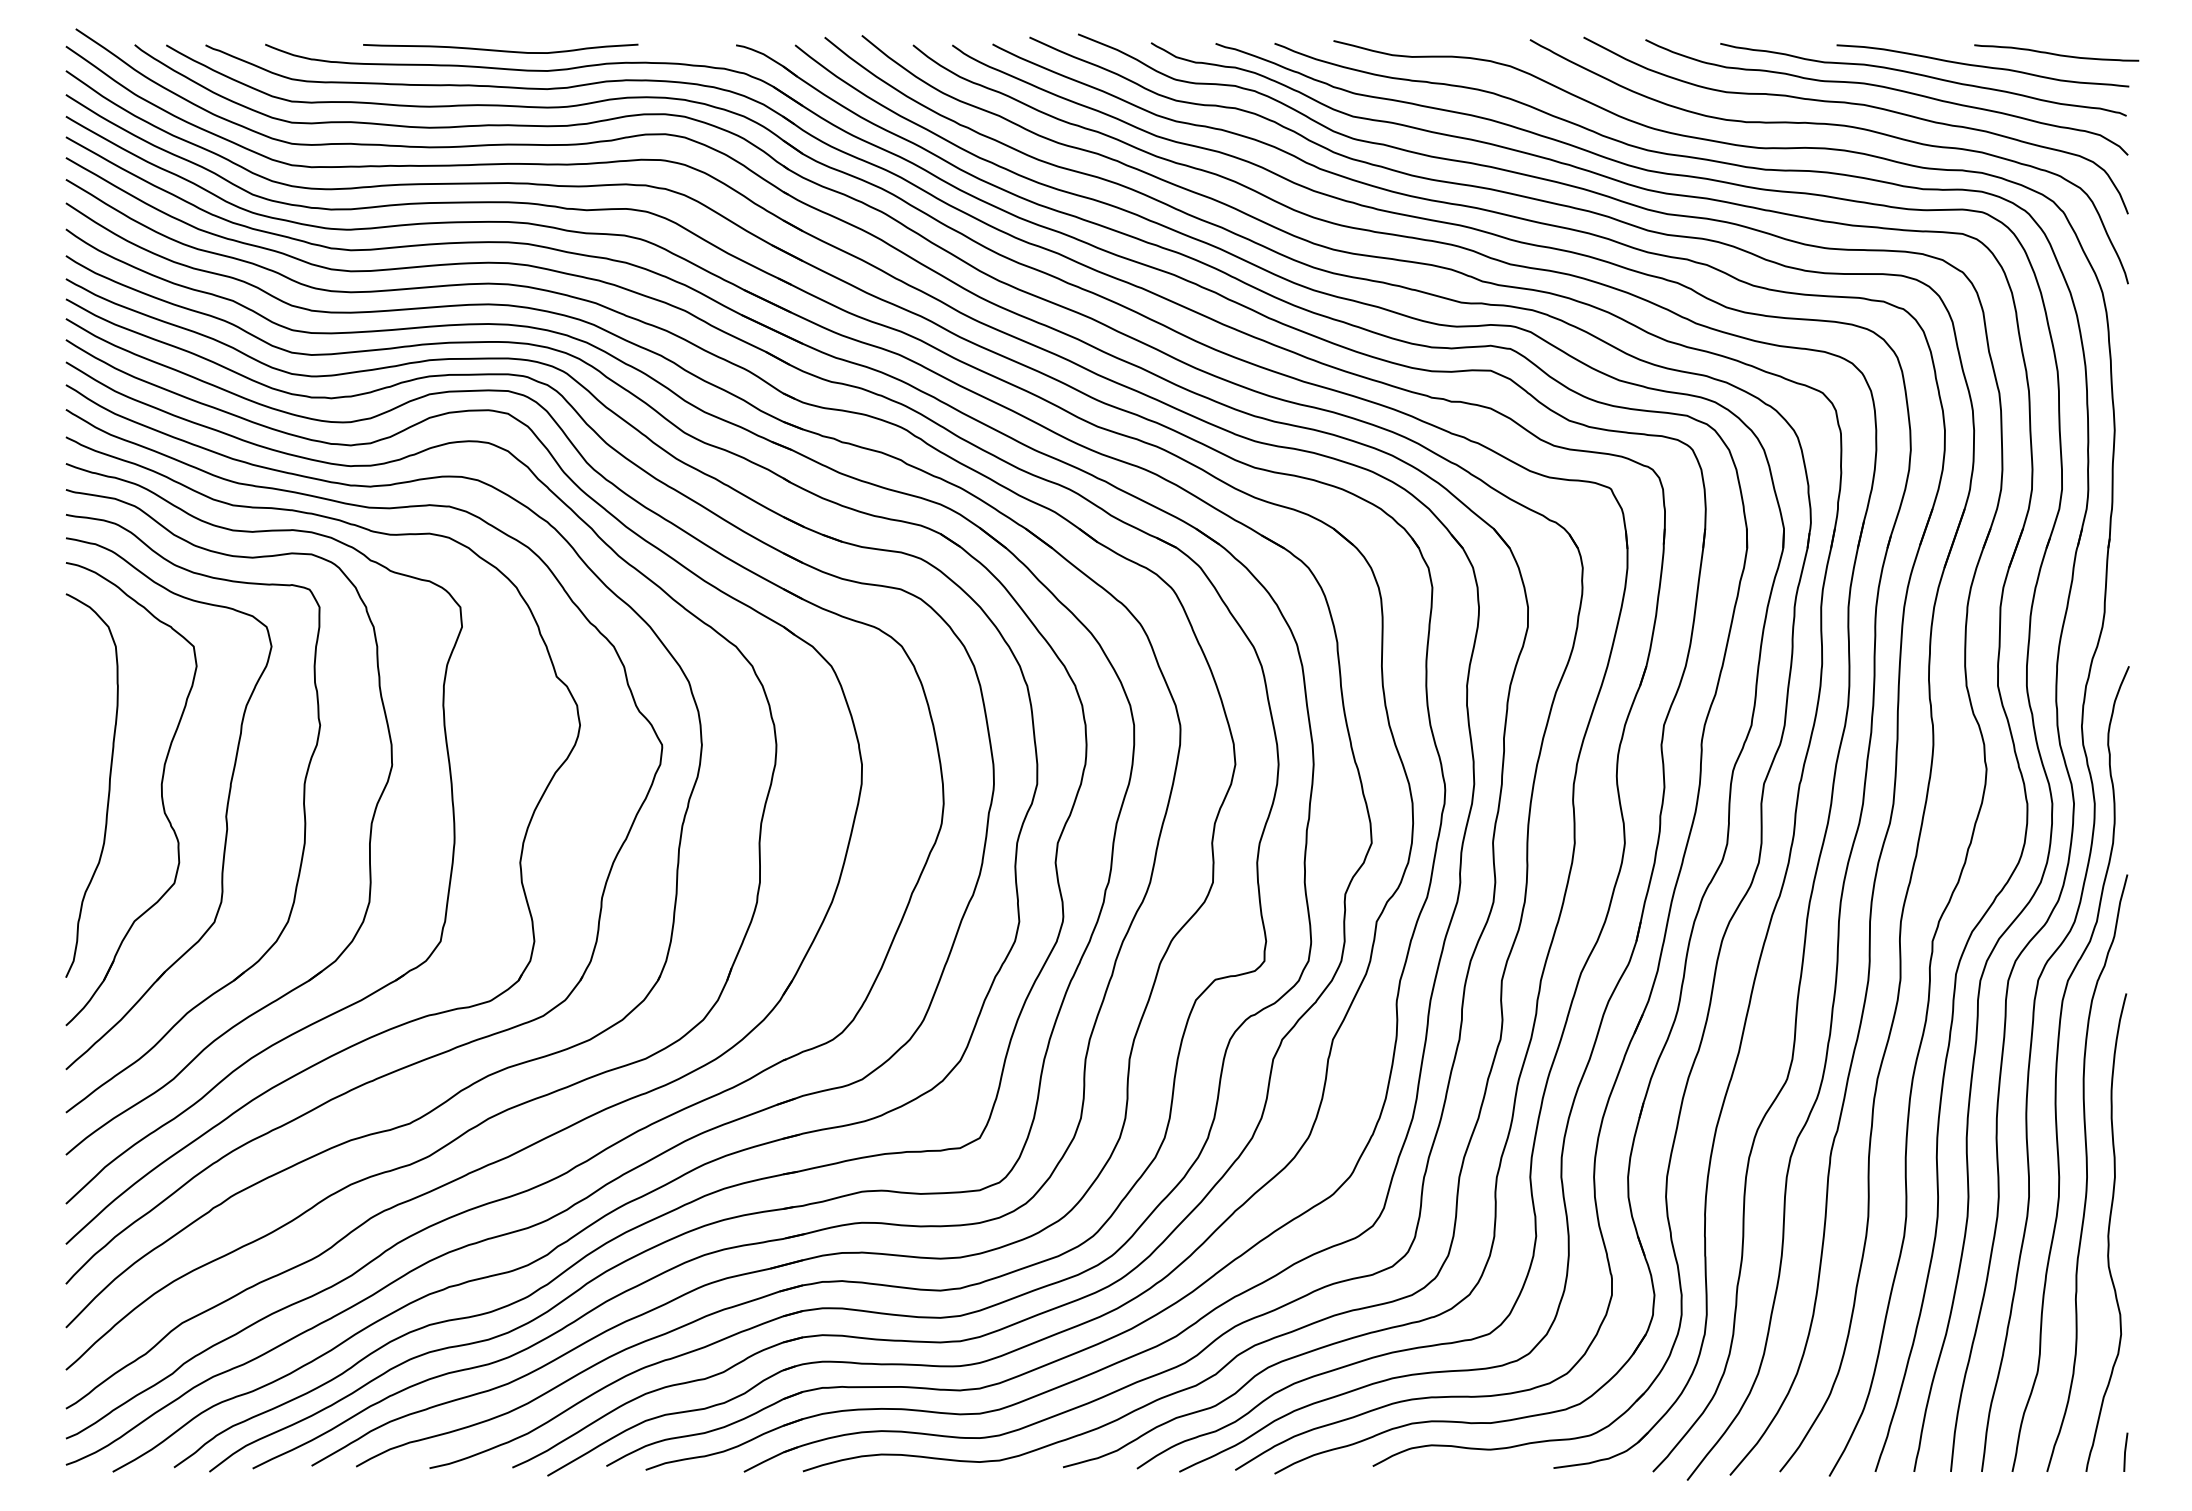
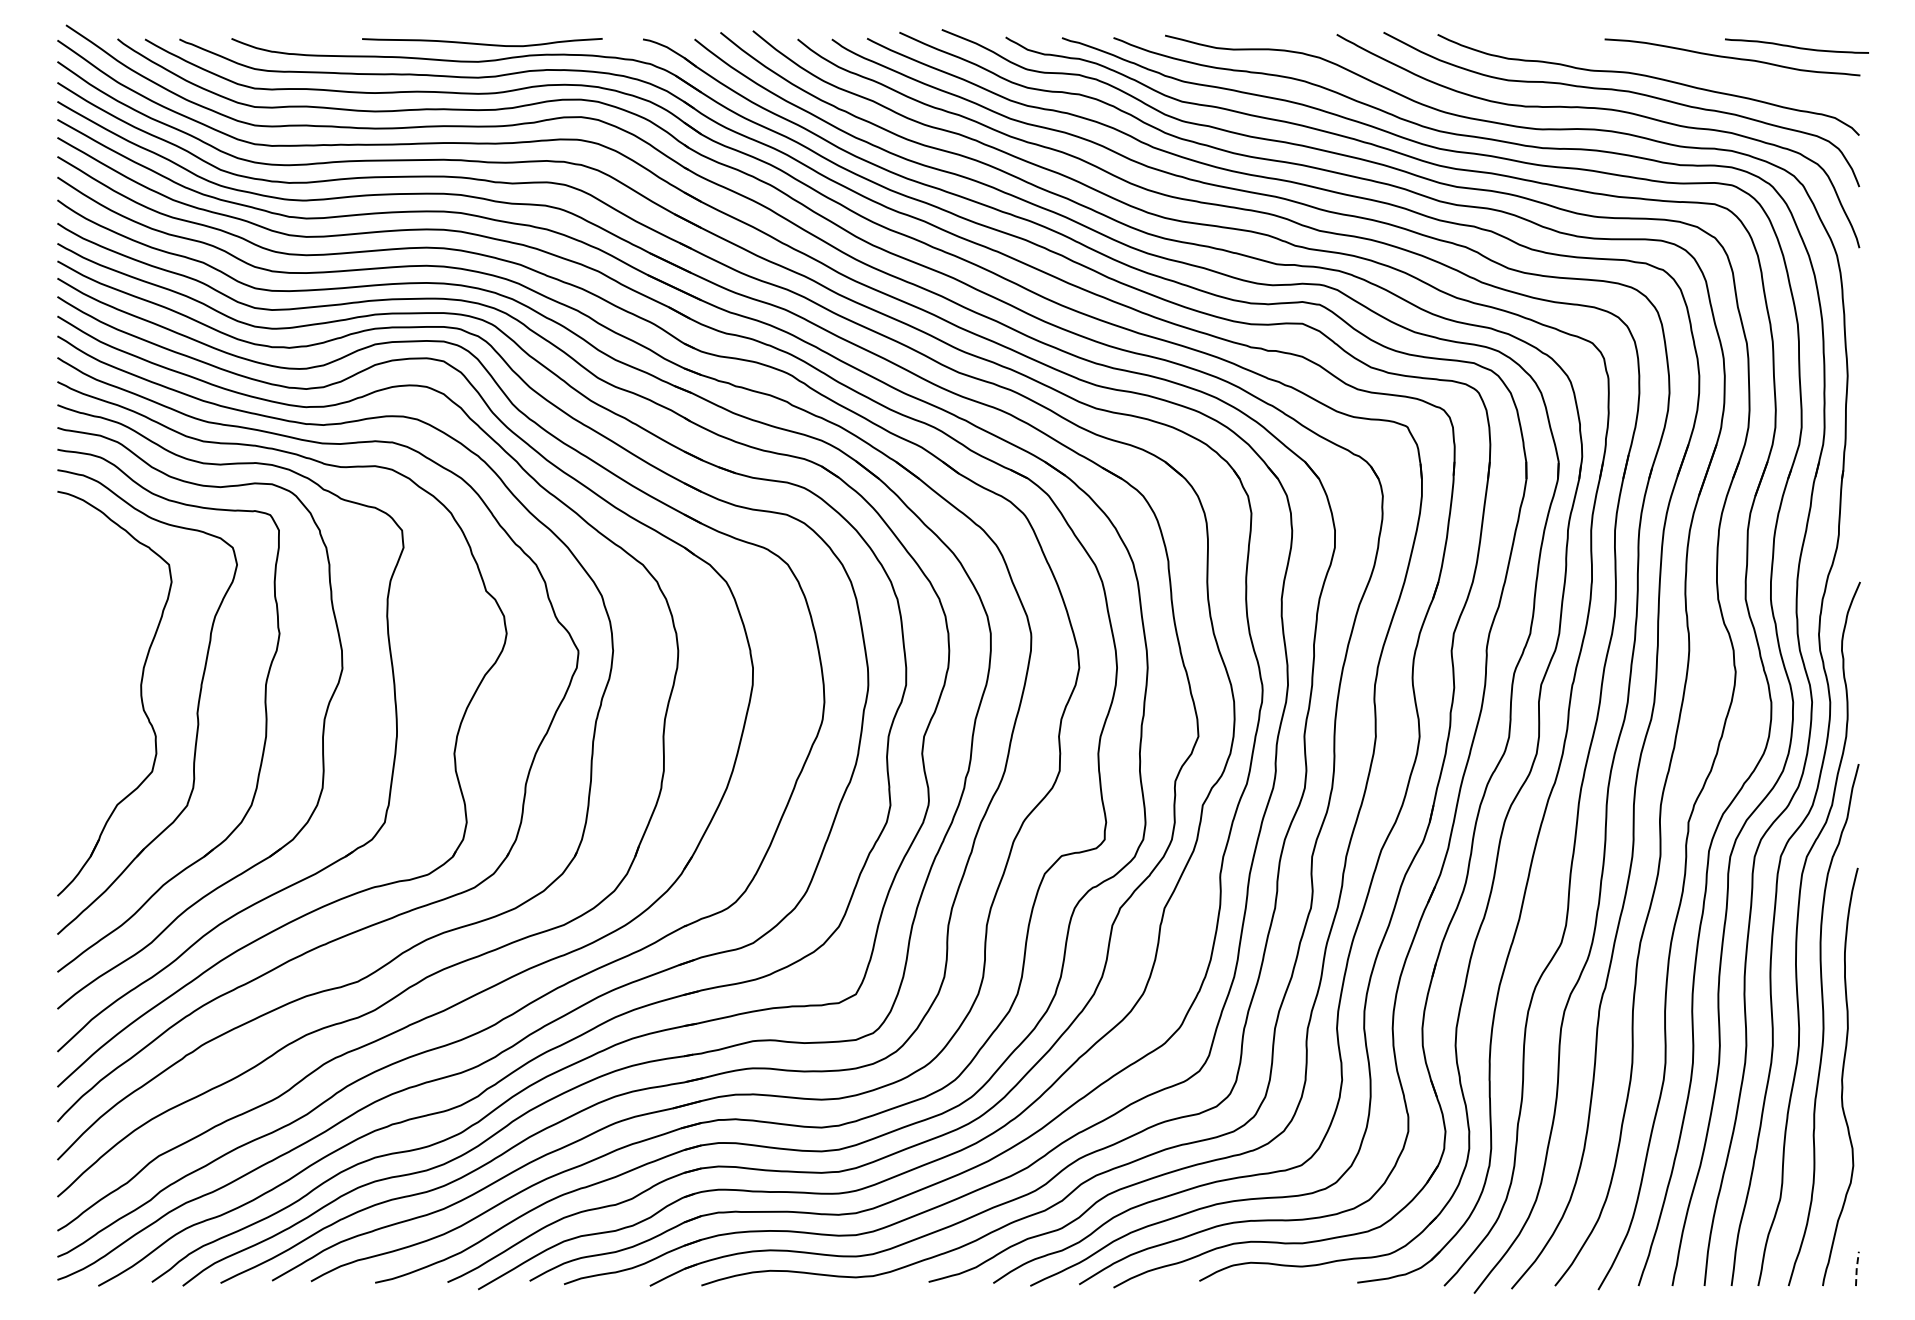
curve: (500, 49) -> (482, 43), moved
curve: (1925, 77) -> (1682, 67), removed
curve: (108, 785) -> (94, 686), removed
line: (2124, 1451) -> (1856, 1268), solid -> dashed

